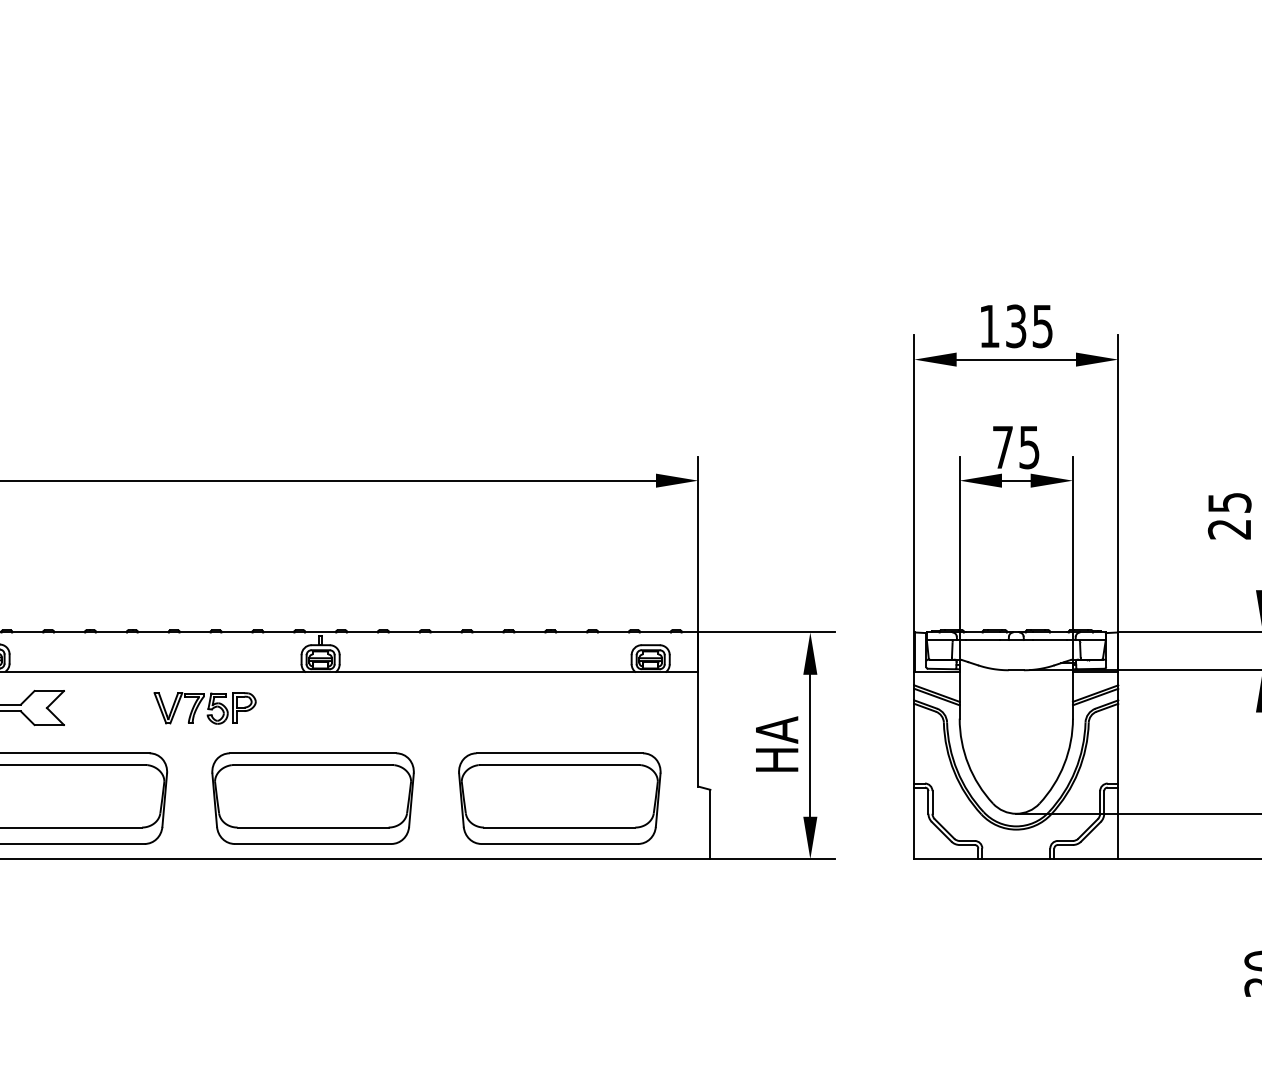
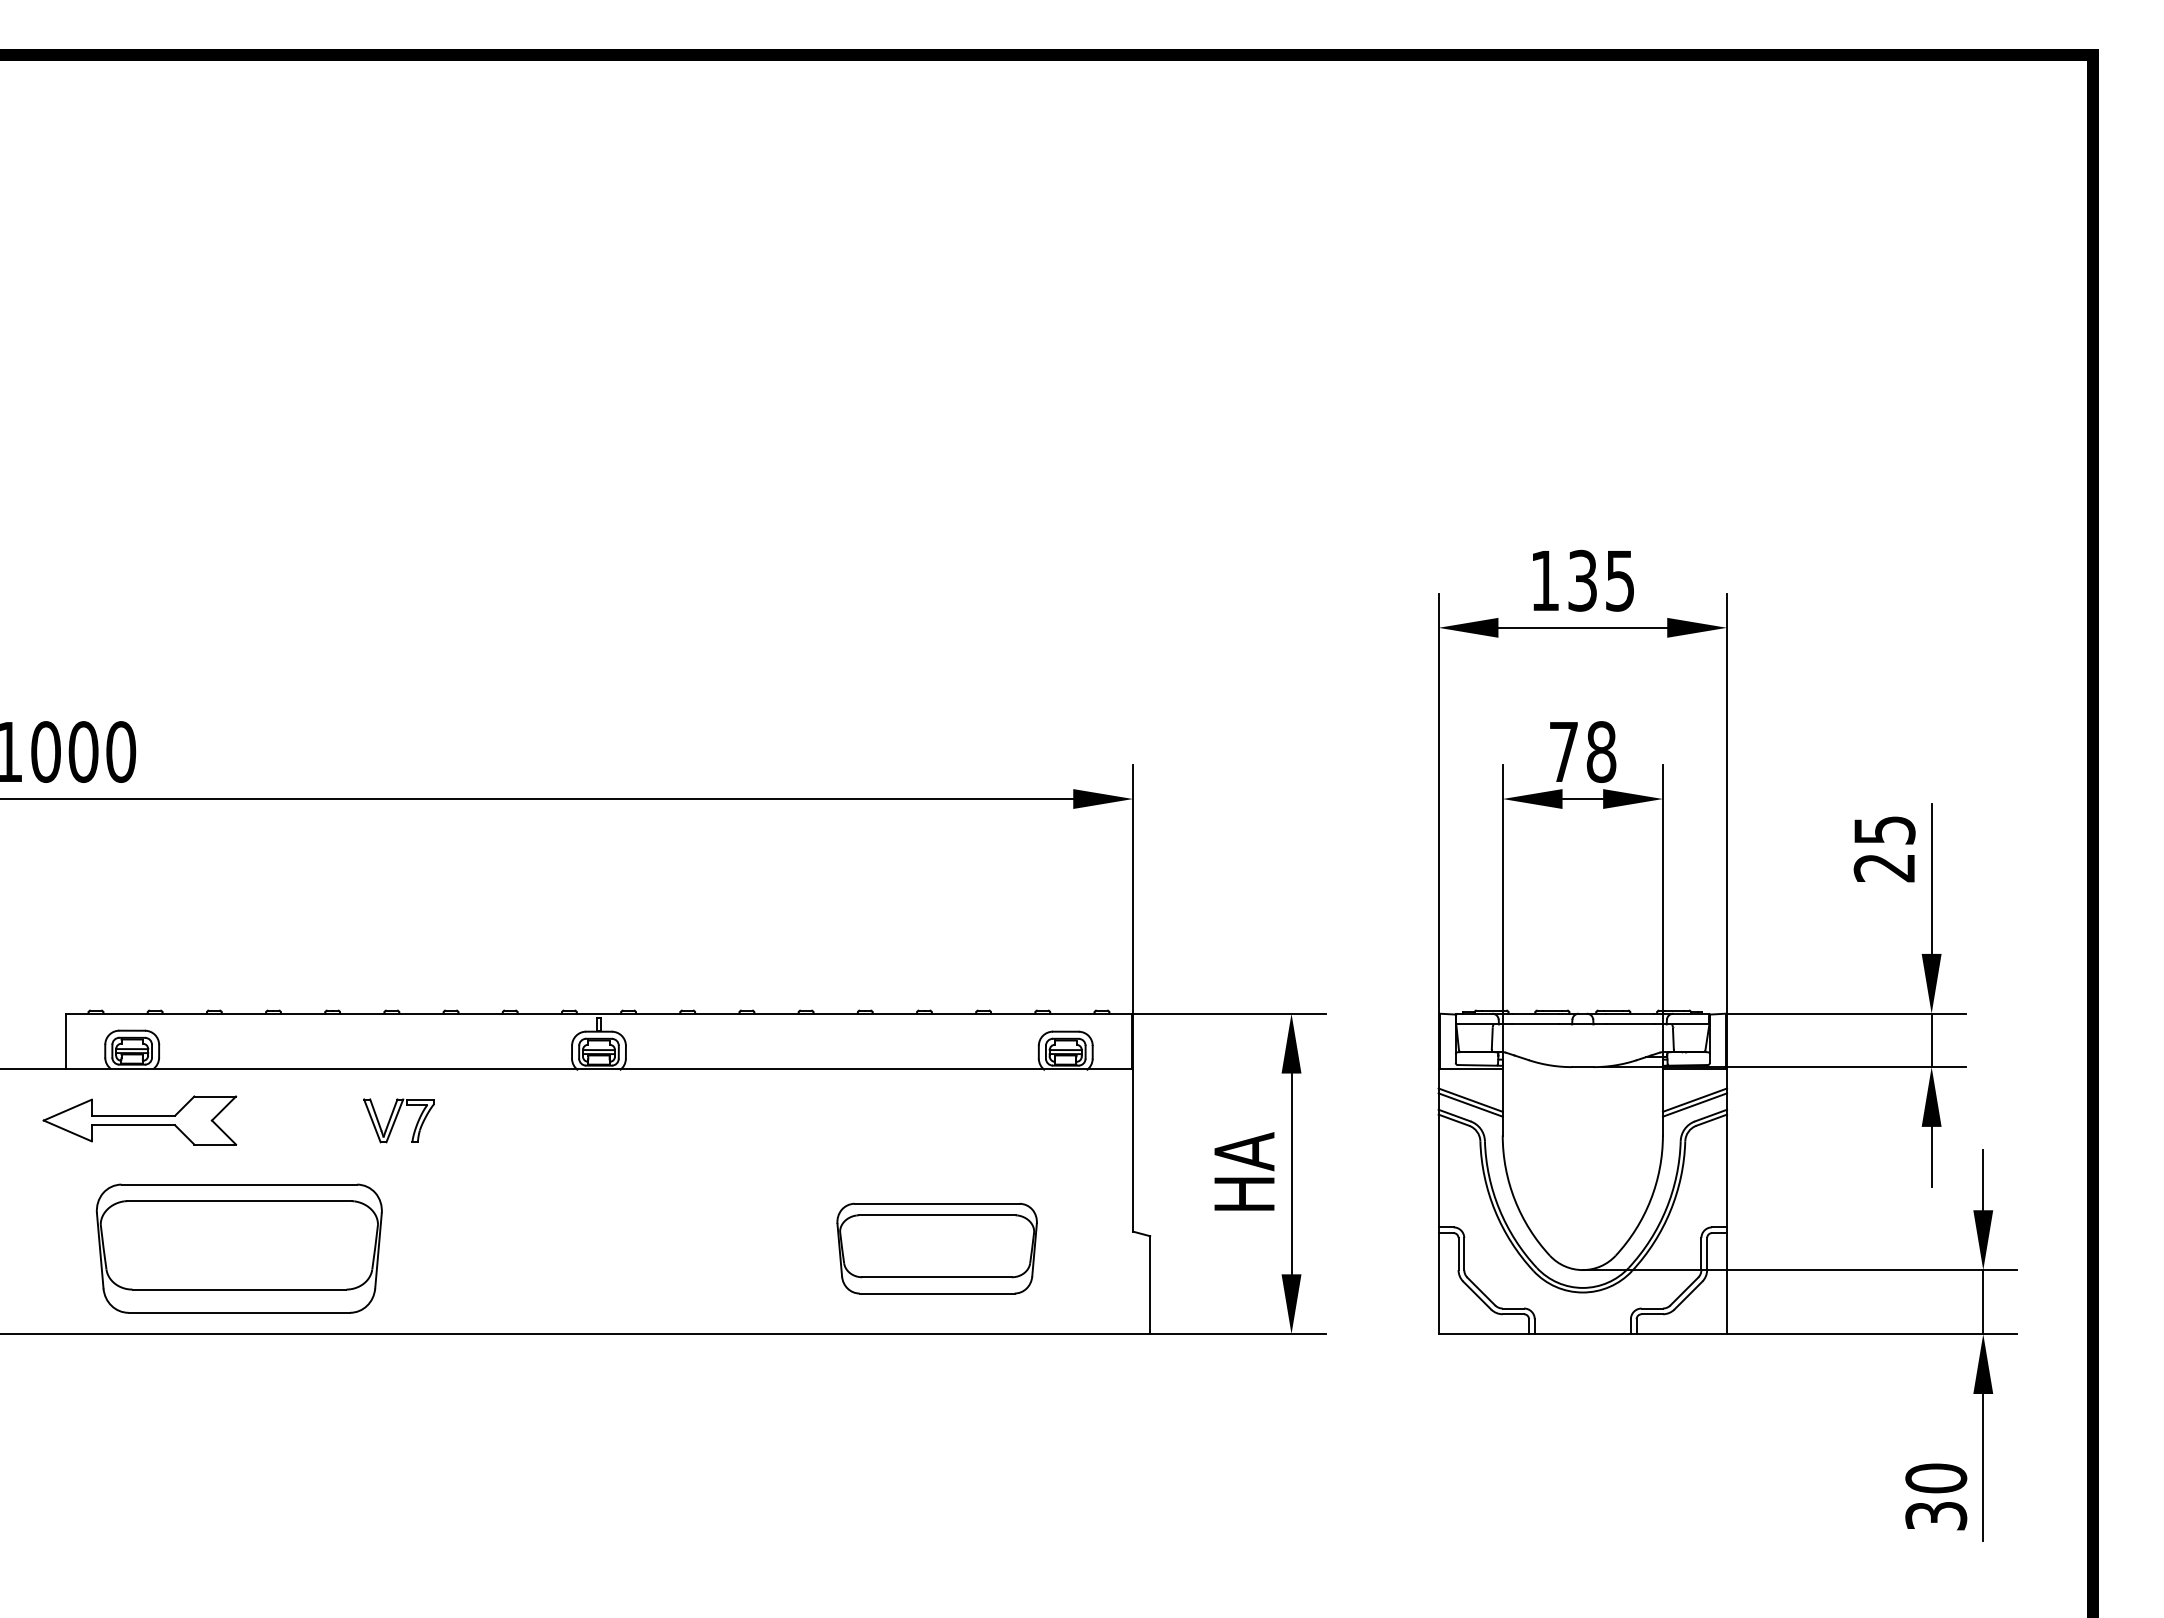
text: (1029, 447) -> (1601, 751), 75 -> 78
part: (231, 707) -> (473, 1120), removed
part: (312, 798) -> (587, 1248), removed
part: (559, 798) -> (936, 1248), size x0.7

